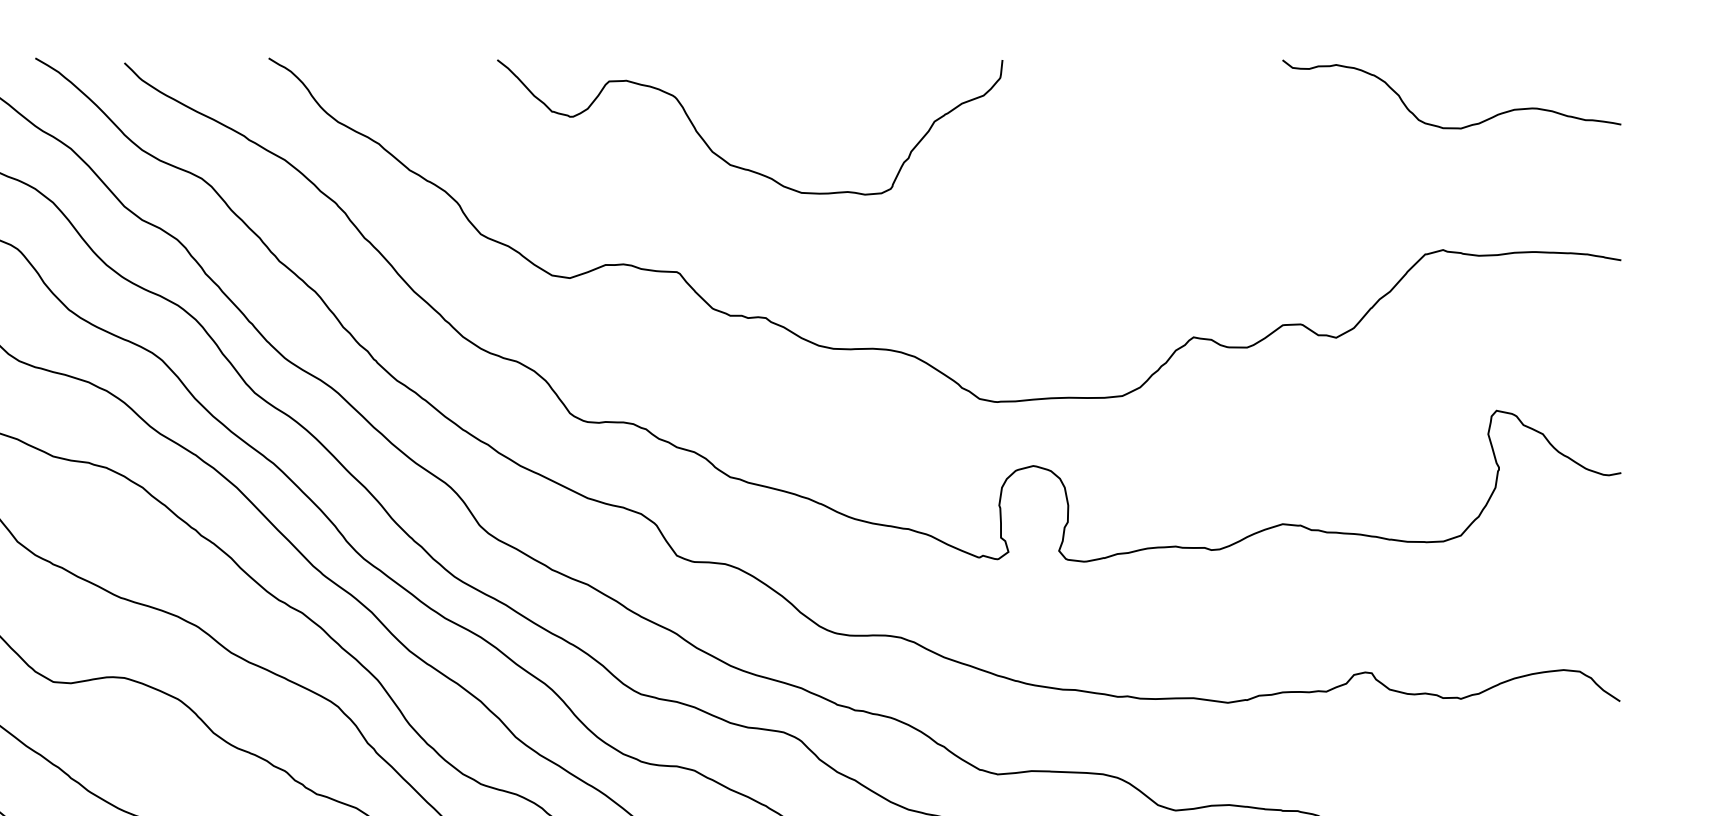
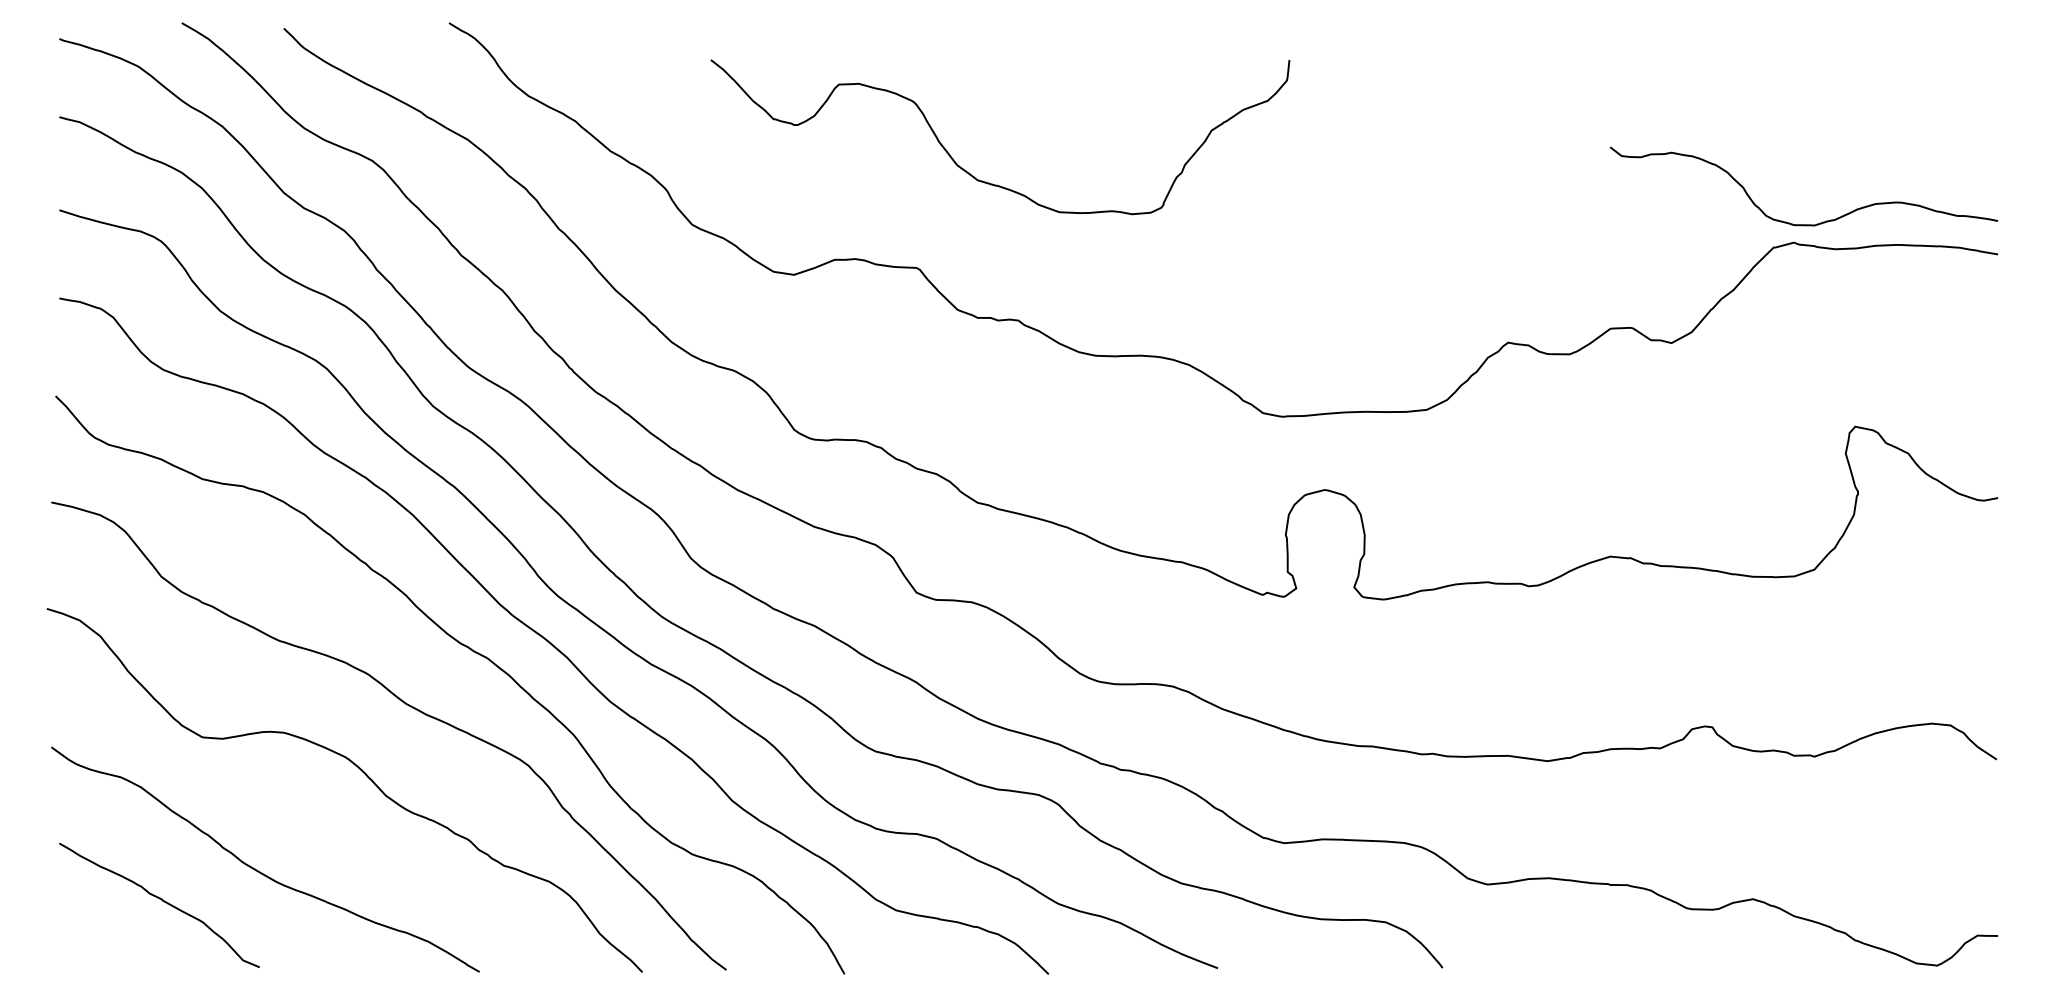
curve: (1451, 127) -> (1803, 224), moved
curve: (740, 166) -> (989, 182), moved

